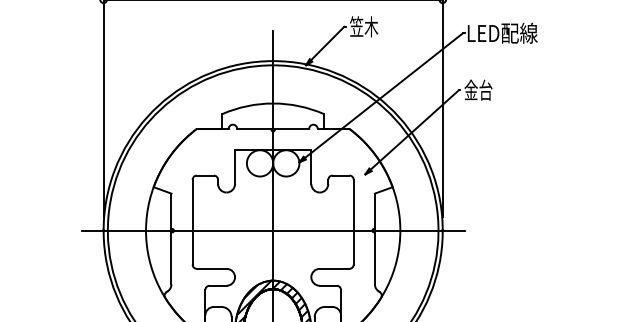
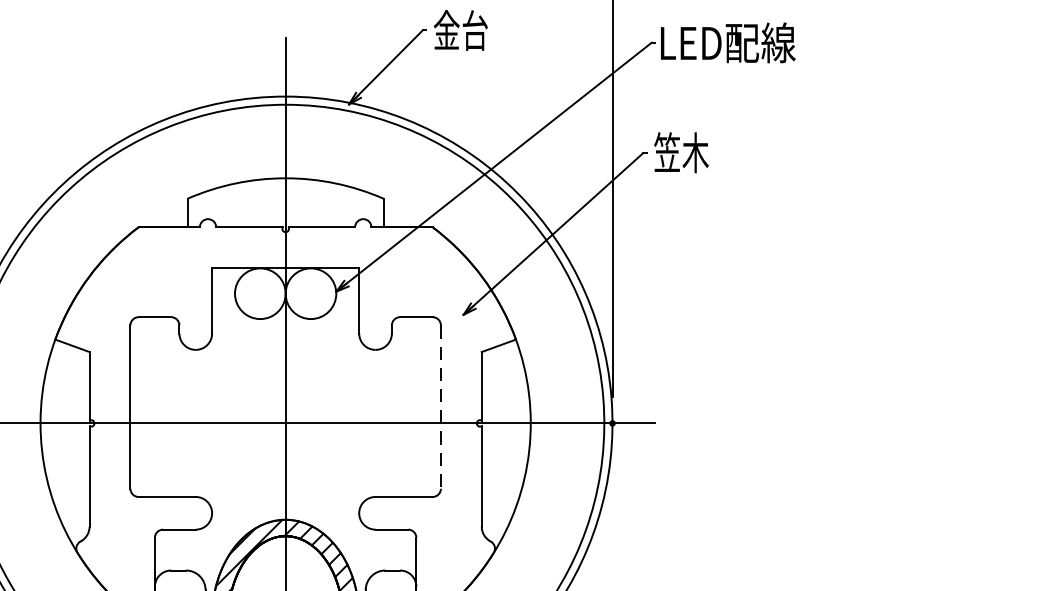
text: (364, 26) -> (461, 29), 笠木 -> 金台
text: (478, 89) -> (681, 151), 金台 -> 笠木
line: (353, 222) -> (440, 407), solid -> dashed

